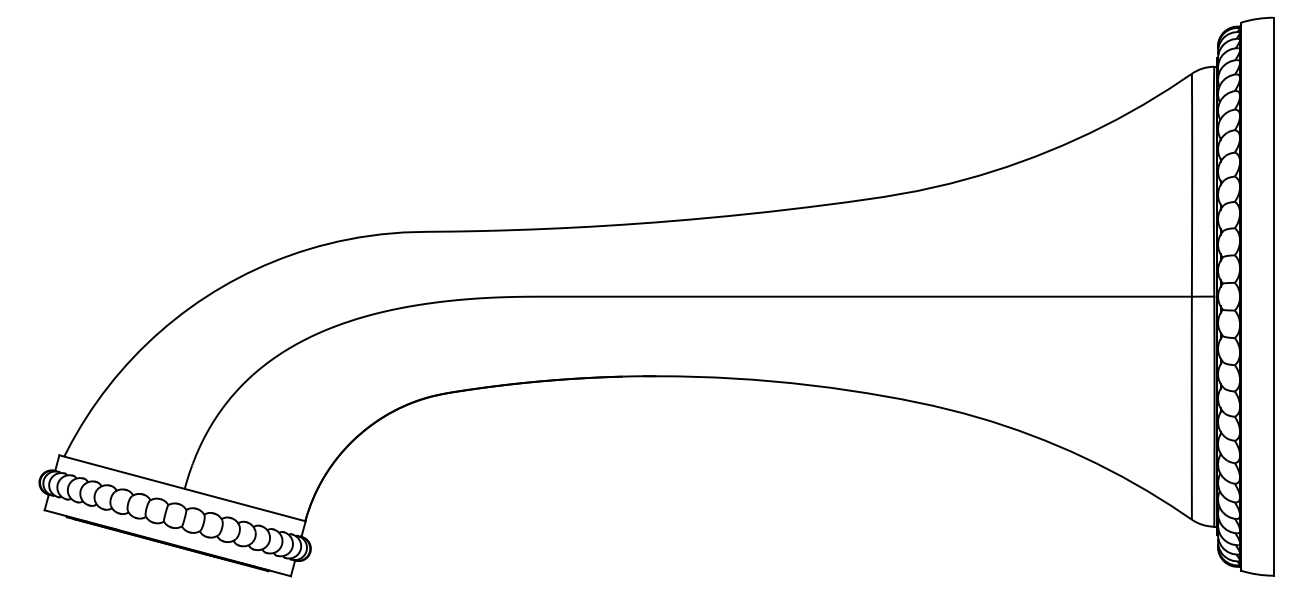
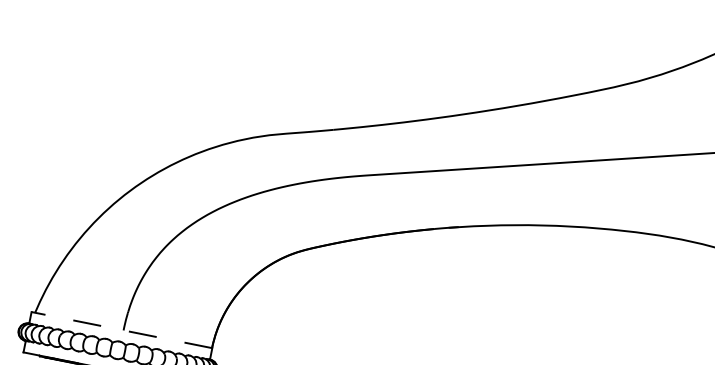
line: (182, 488) -> (121, 330), solid -> dashed

